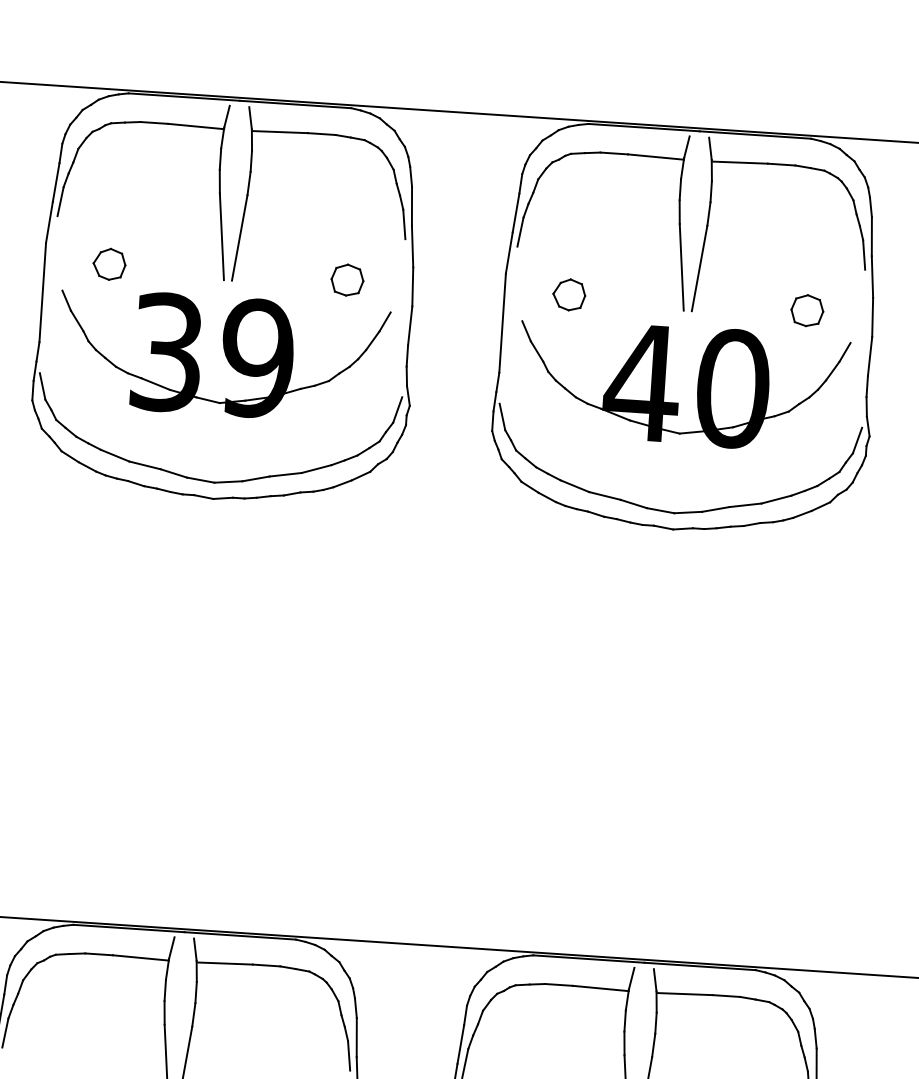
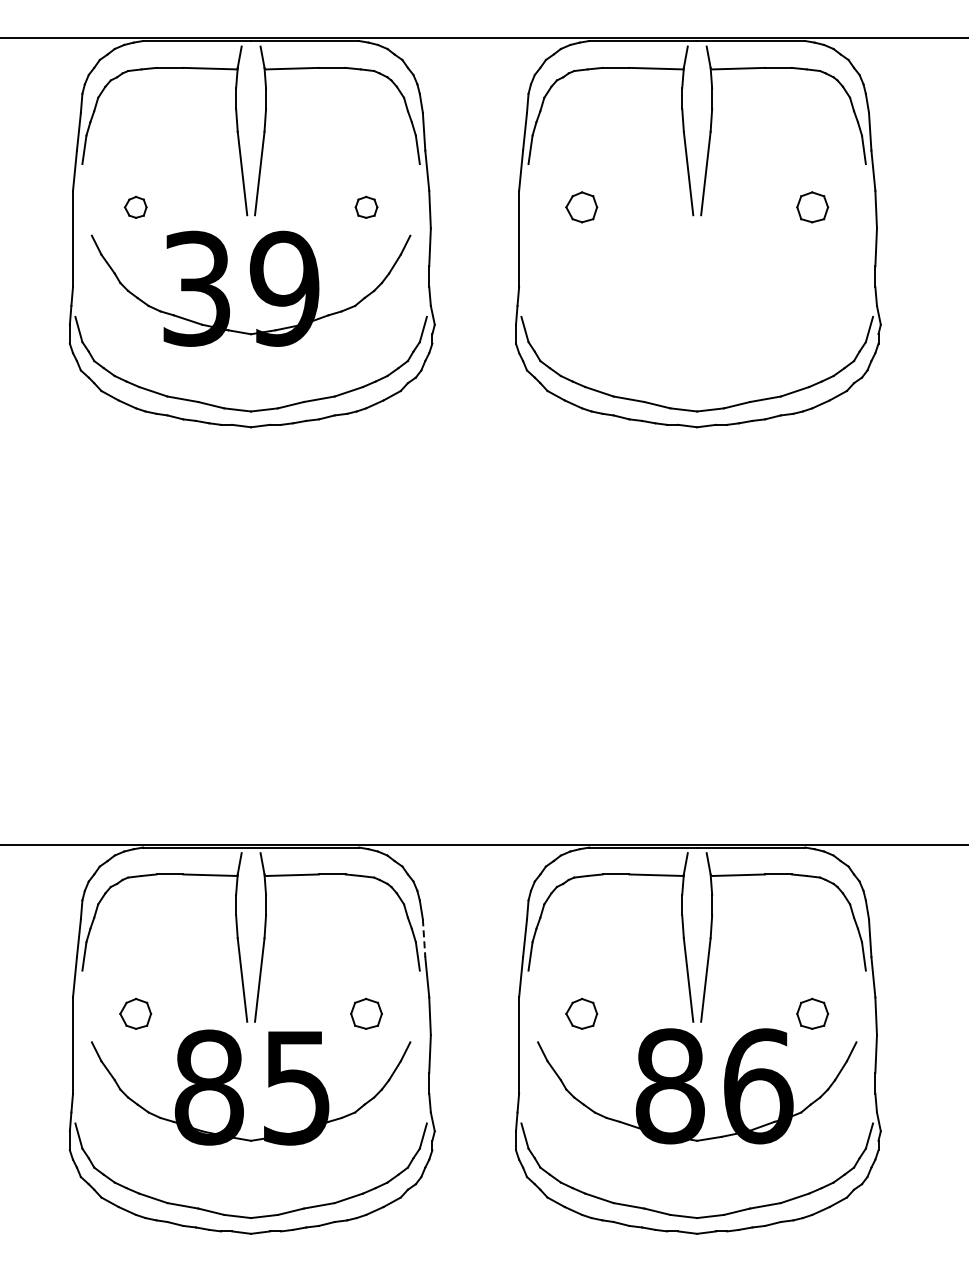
part: (109, 264) -> (135, 207), size x0.7
part: (347, 280) -> (366, 207), size x0.7
part: (697, 386) -> (711, 287), removed
line: (357, 1037) -> (424, 938), solid -> dashed

